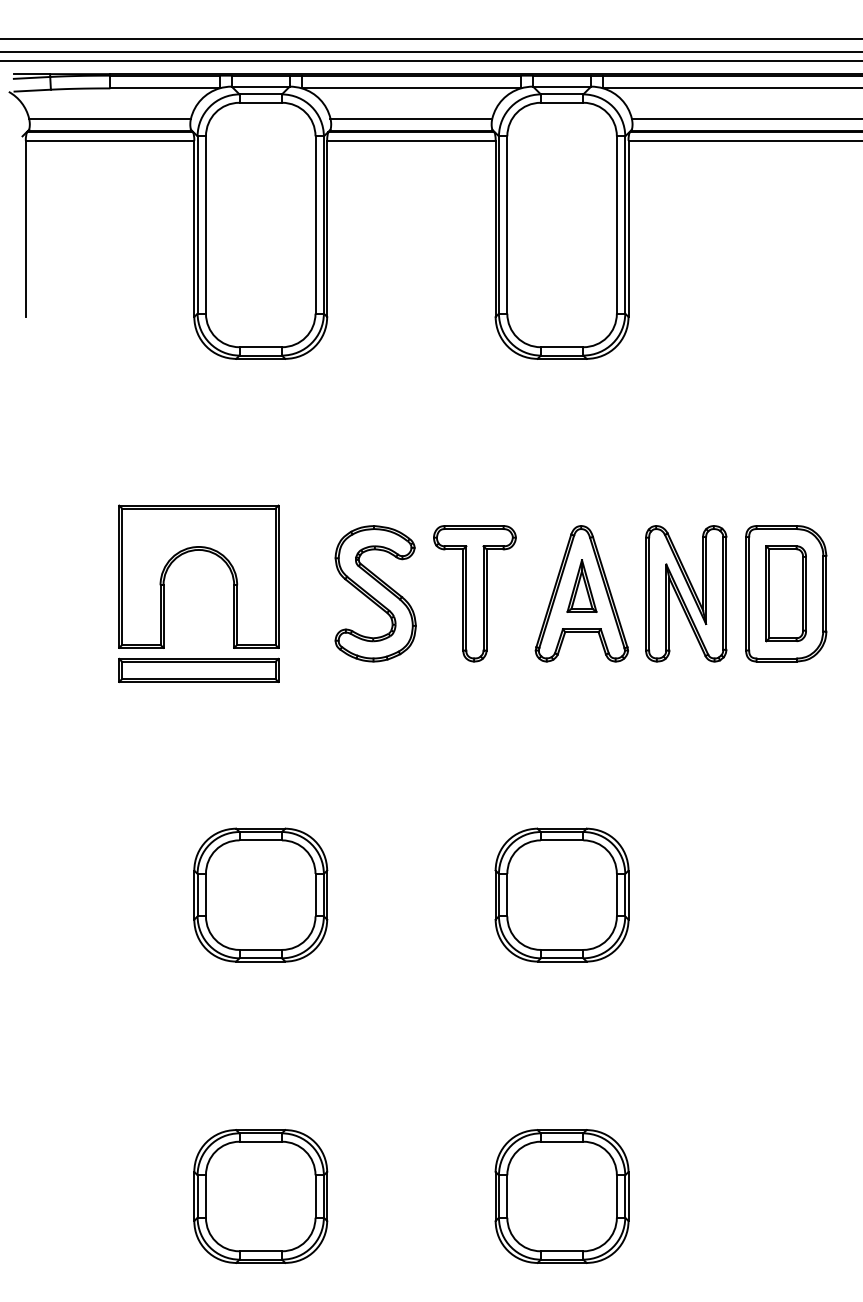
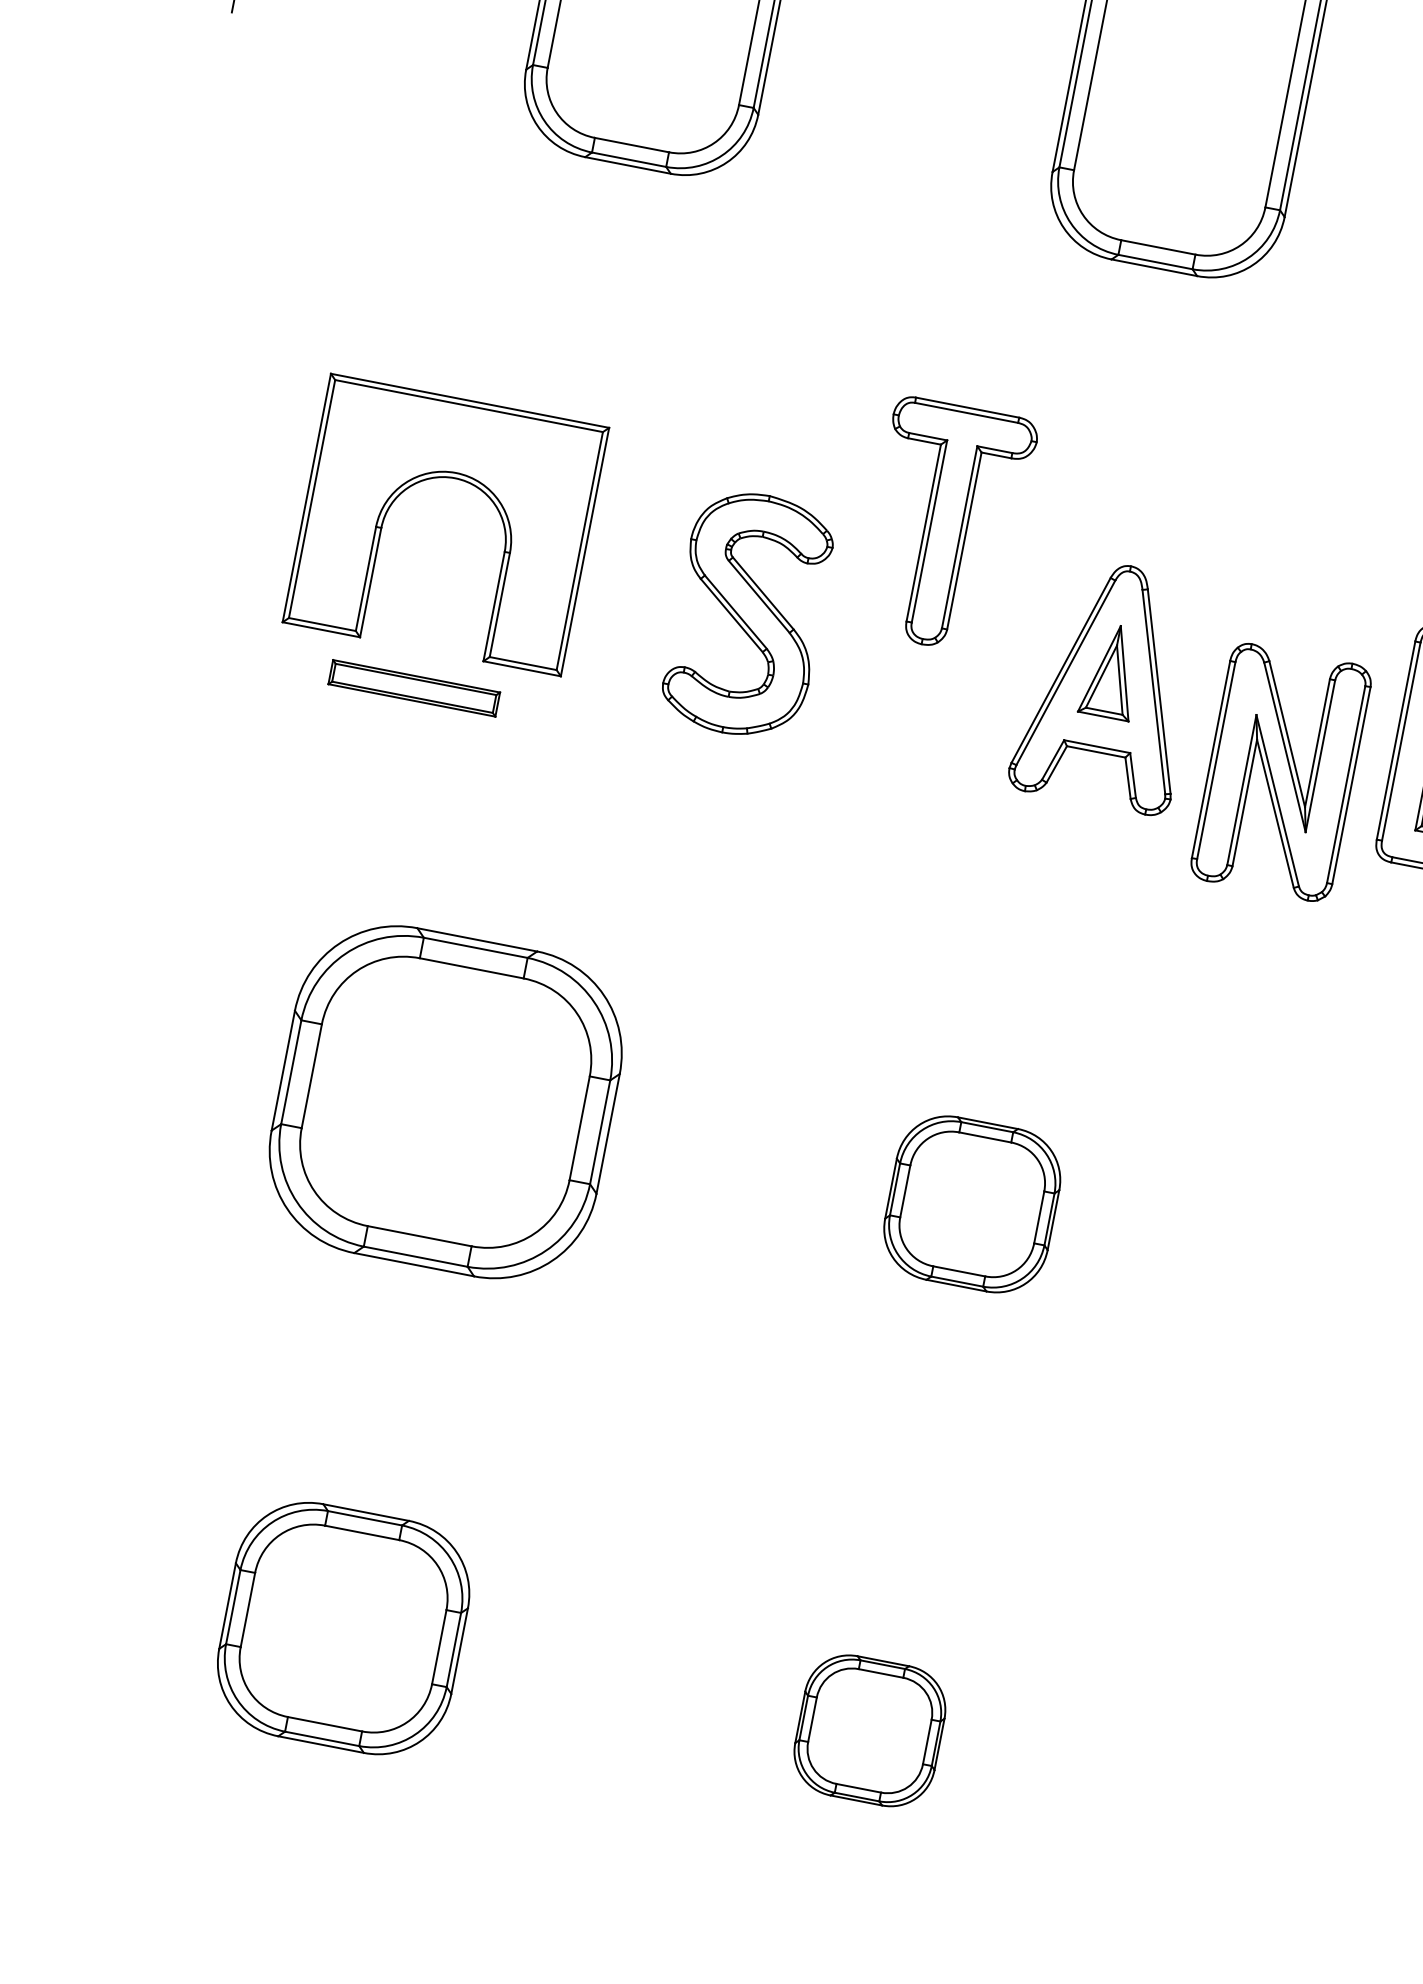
part: (474, 593) -> (945, 525), moved
part: (686, 593) -> (1281, 772), moved
part: (198, 669) -> (413, 686), size x0.6
part: (260, 894) -> (445, 1100), size x1.4
part: (561, 894) -> (971, 1203), size x0.7
part: (561, 1196) -> (868, 1730), size x0.6

